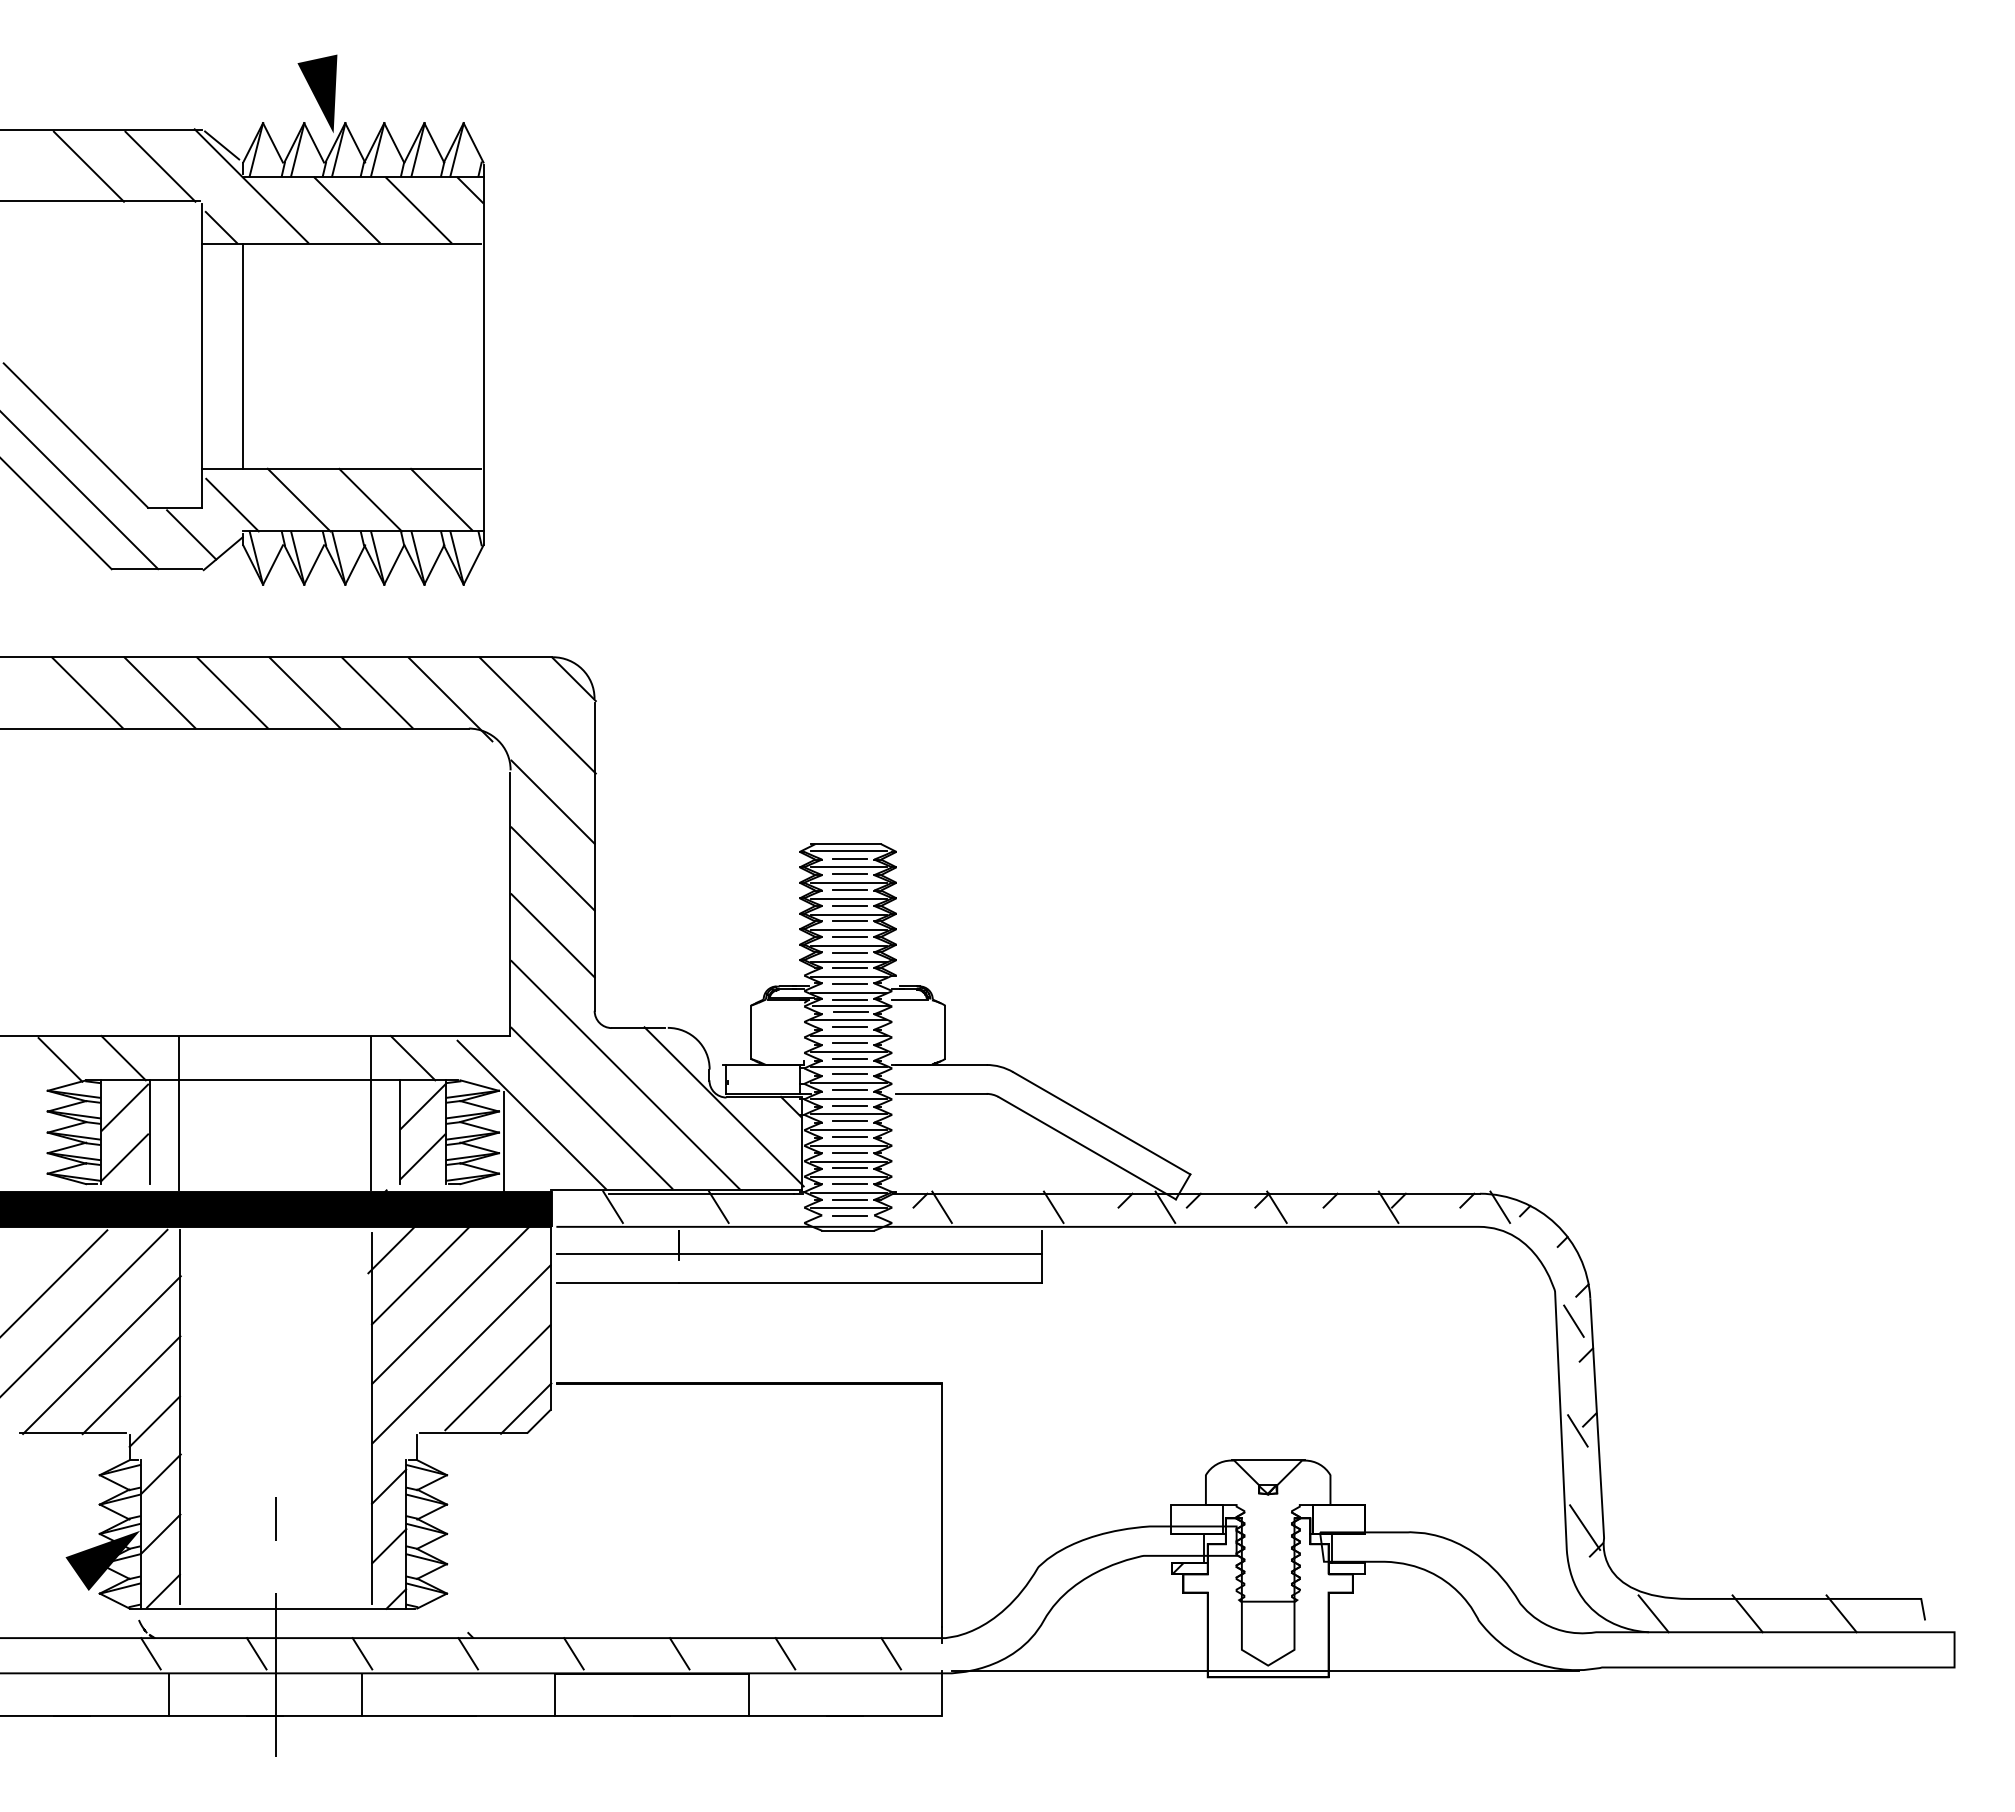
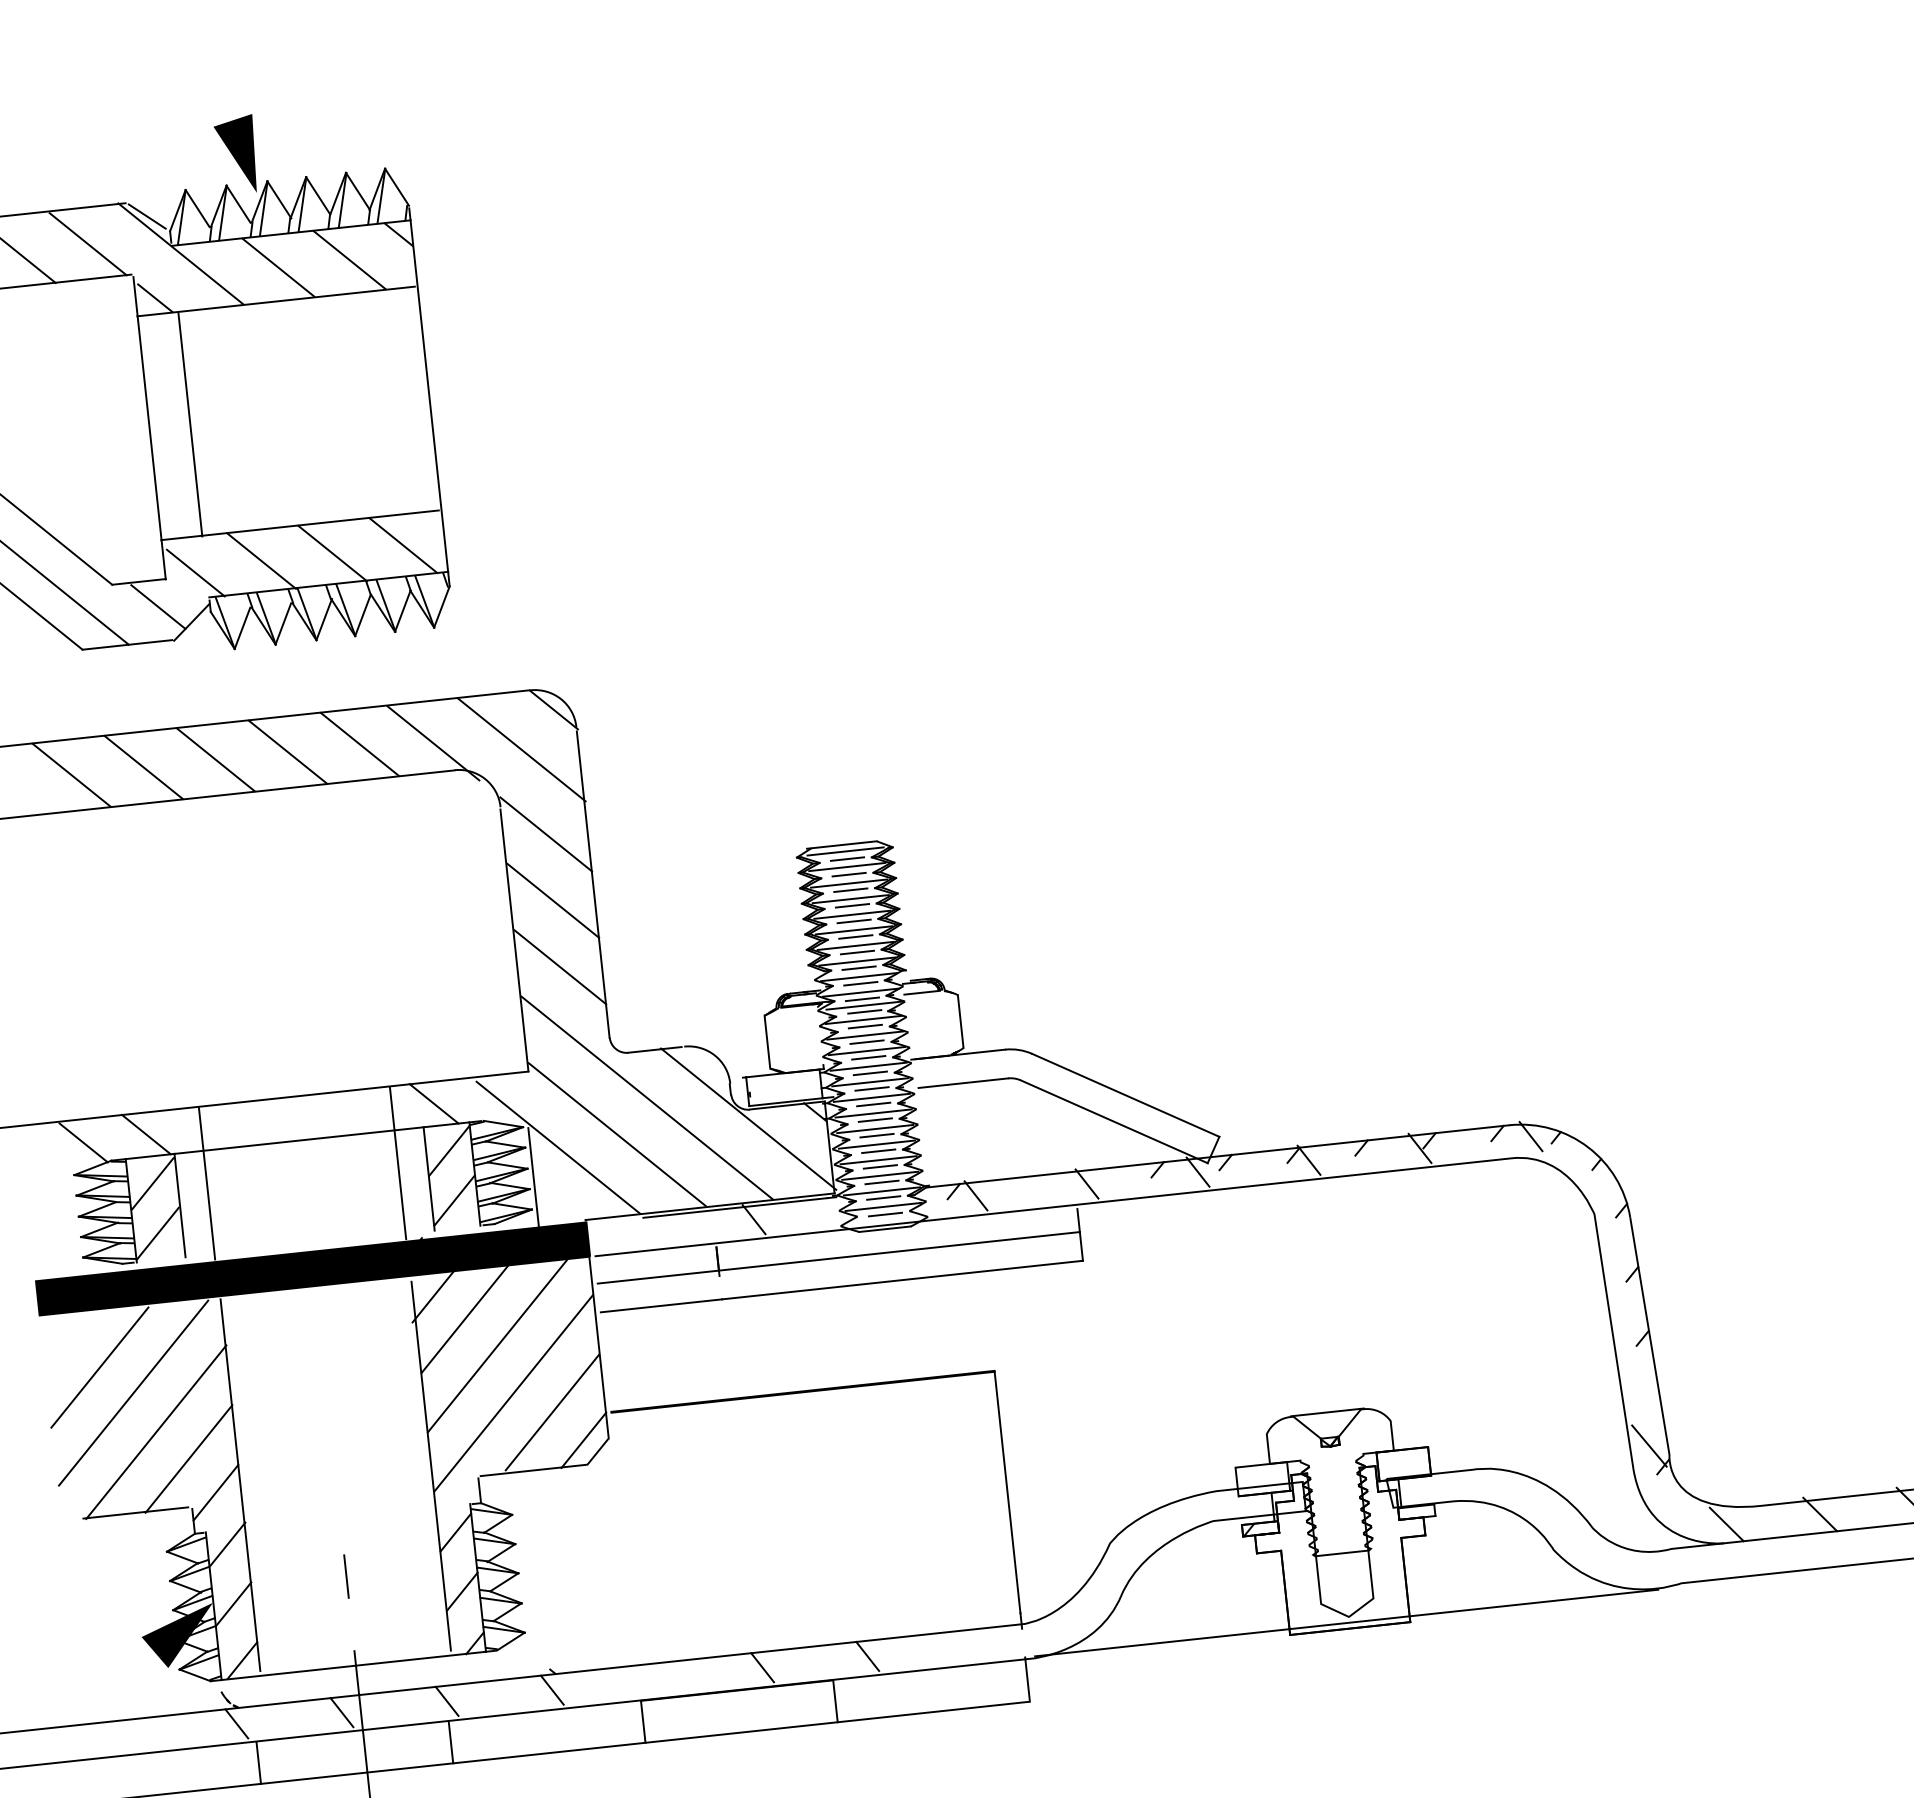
line: (612, 1206) -> (648, 1230), removed
line: (1573, 1320) -> (1615, 1241), removed
line: (1577, 1430) -> (1631, 1350), removed
line: (573, 1653) -> (656, 1678), removed
line: (891, 1653) -> (973, 1644), removed

